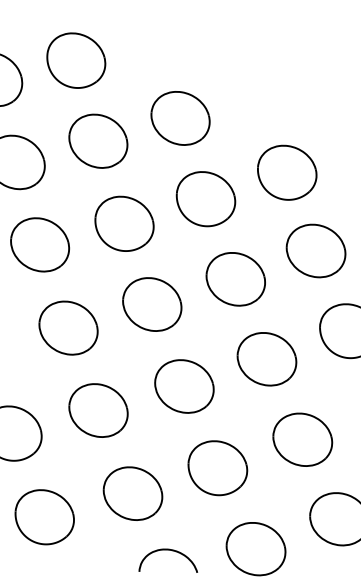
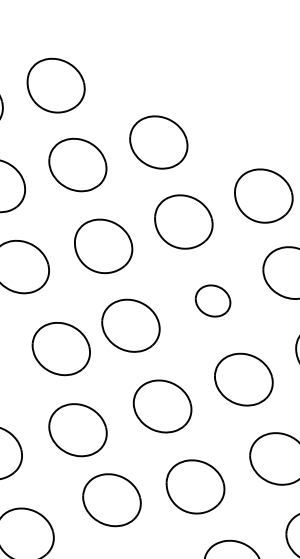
part: (235, 279) -> (212, 301), size x0.6
part: (68, 327) -> (61, 348), moved
part: (132, 493) -> (111, 500), moved

